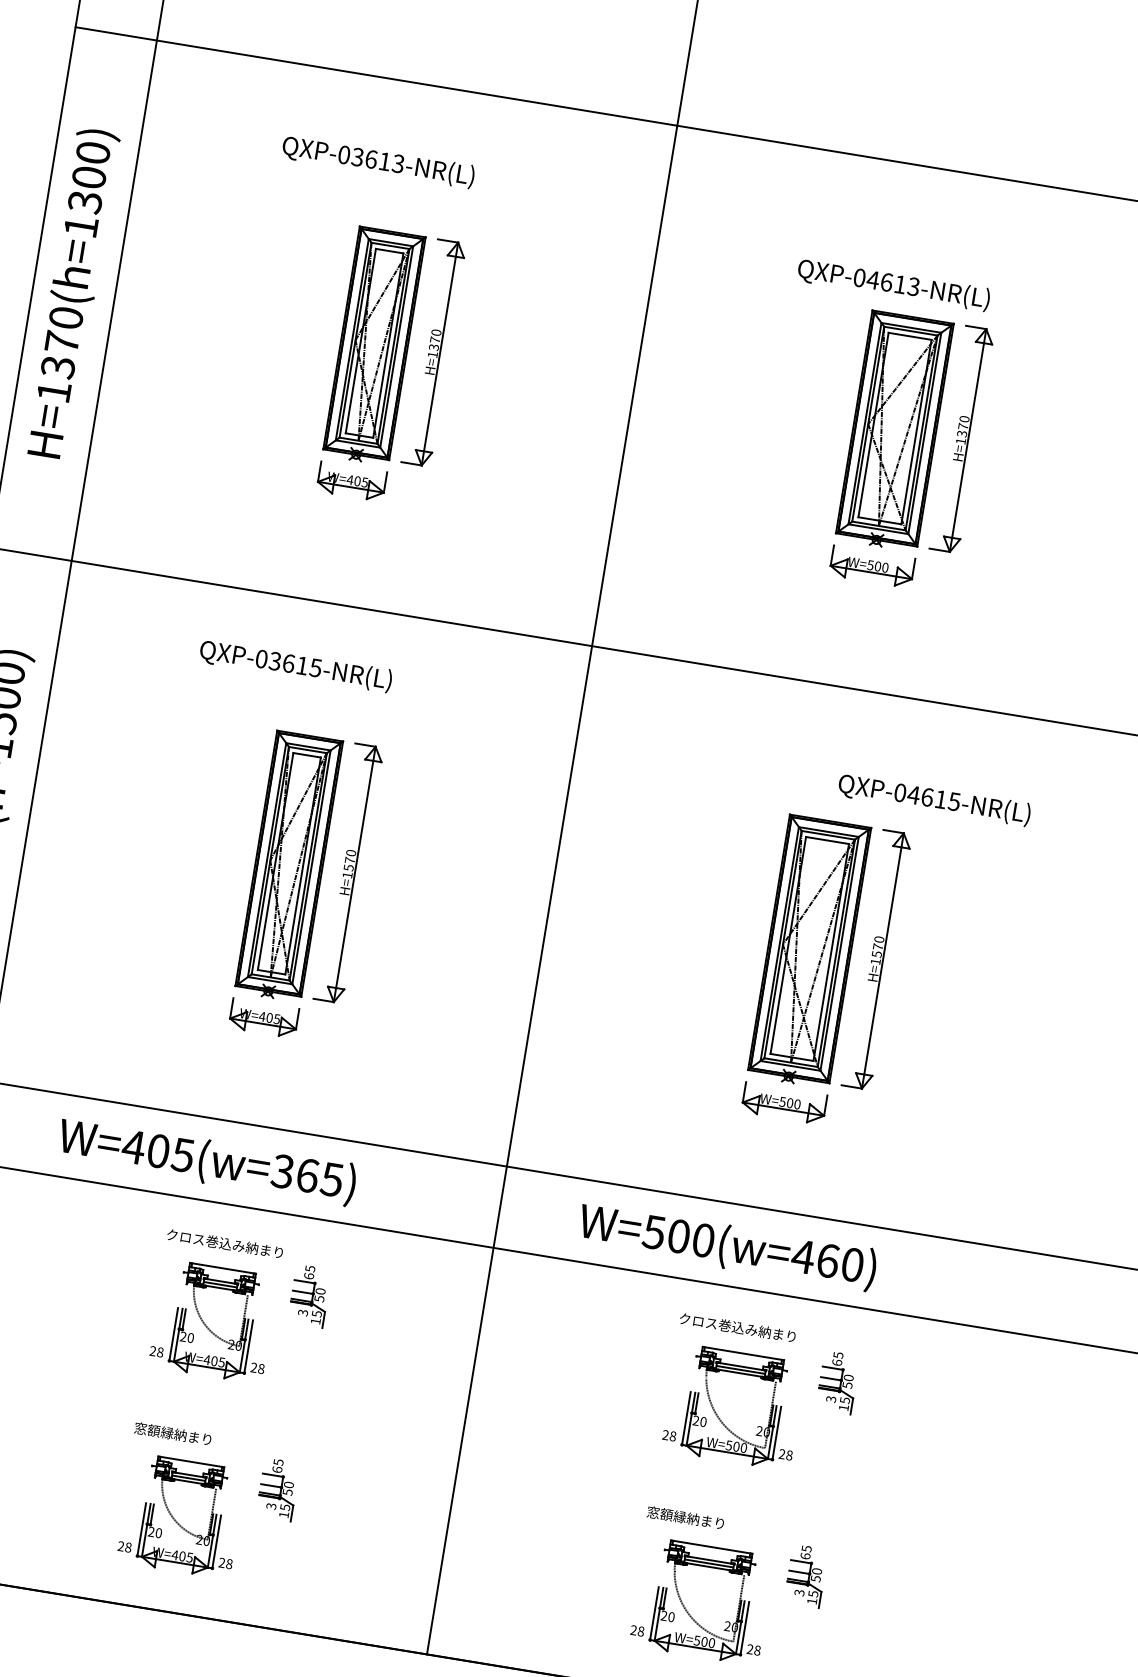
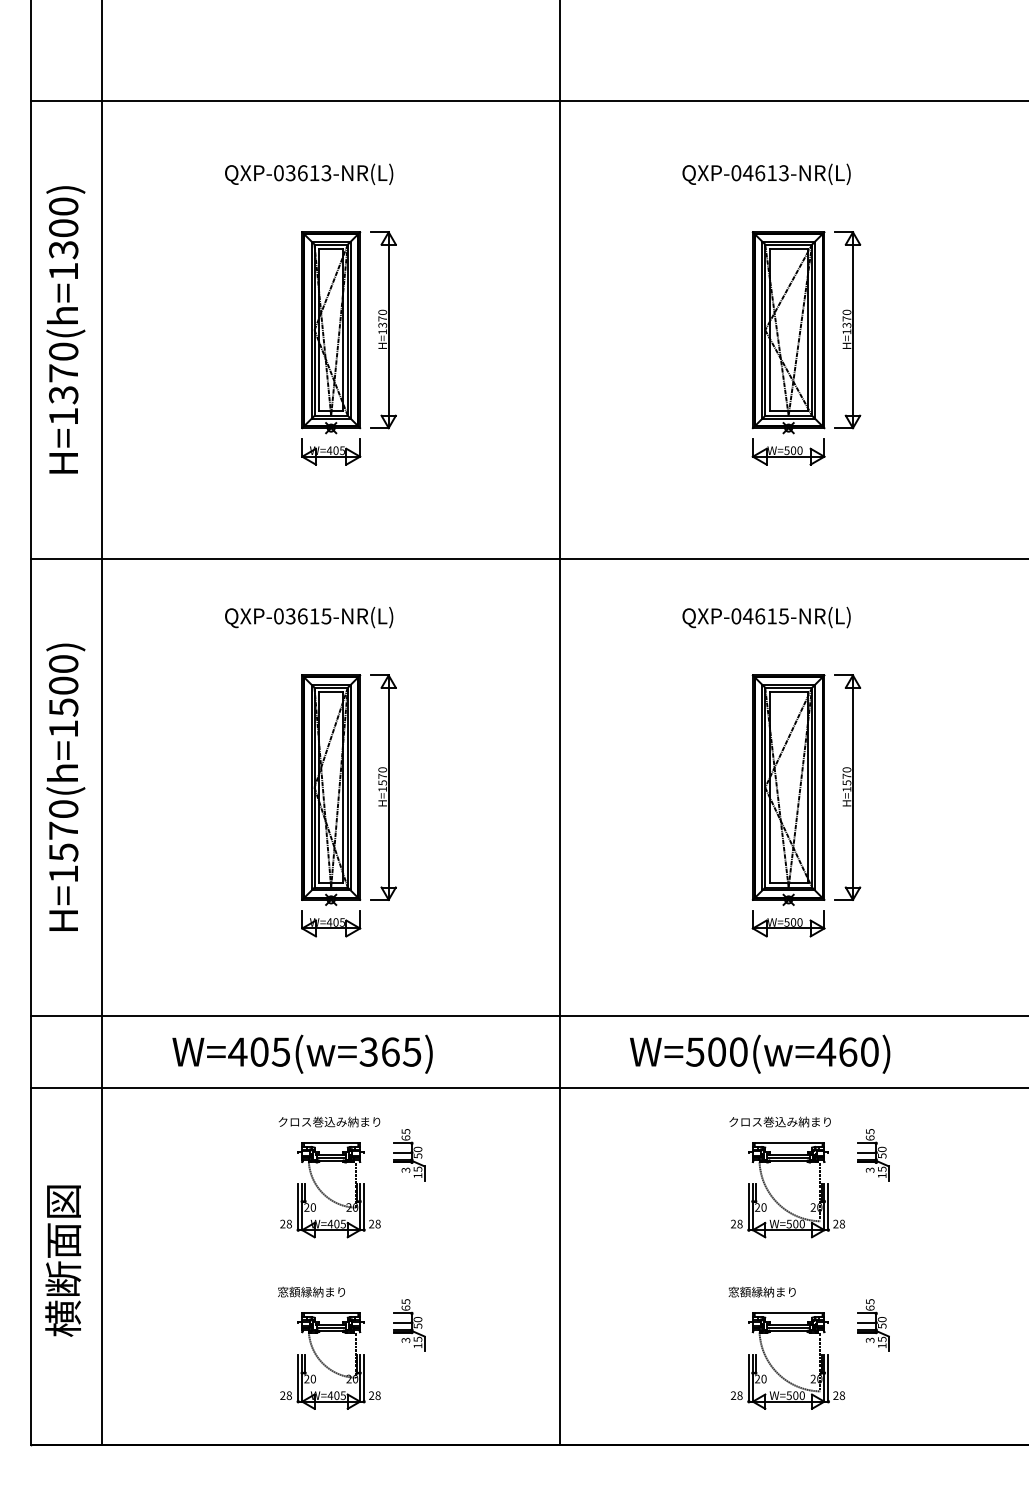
text: (893, 283) -> (766, 173), moved
text: (934, 799) -> (766, 617), moved

